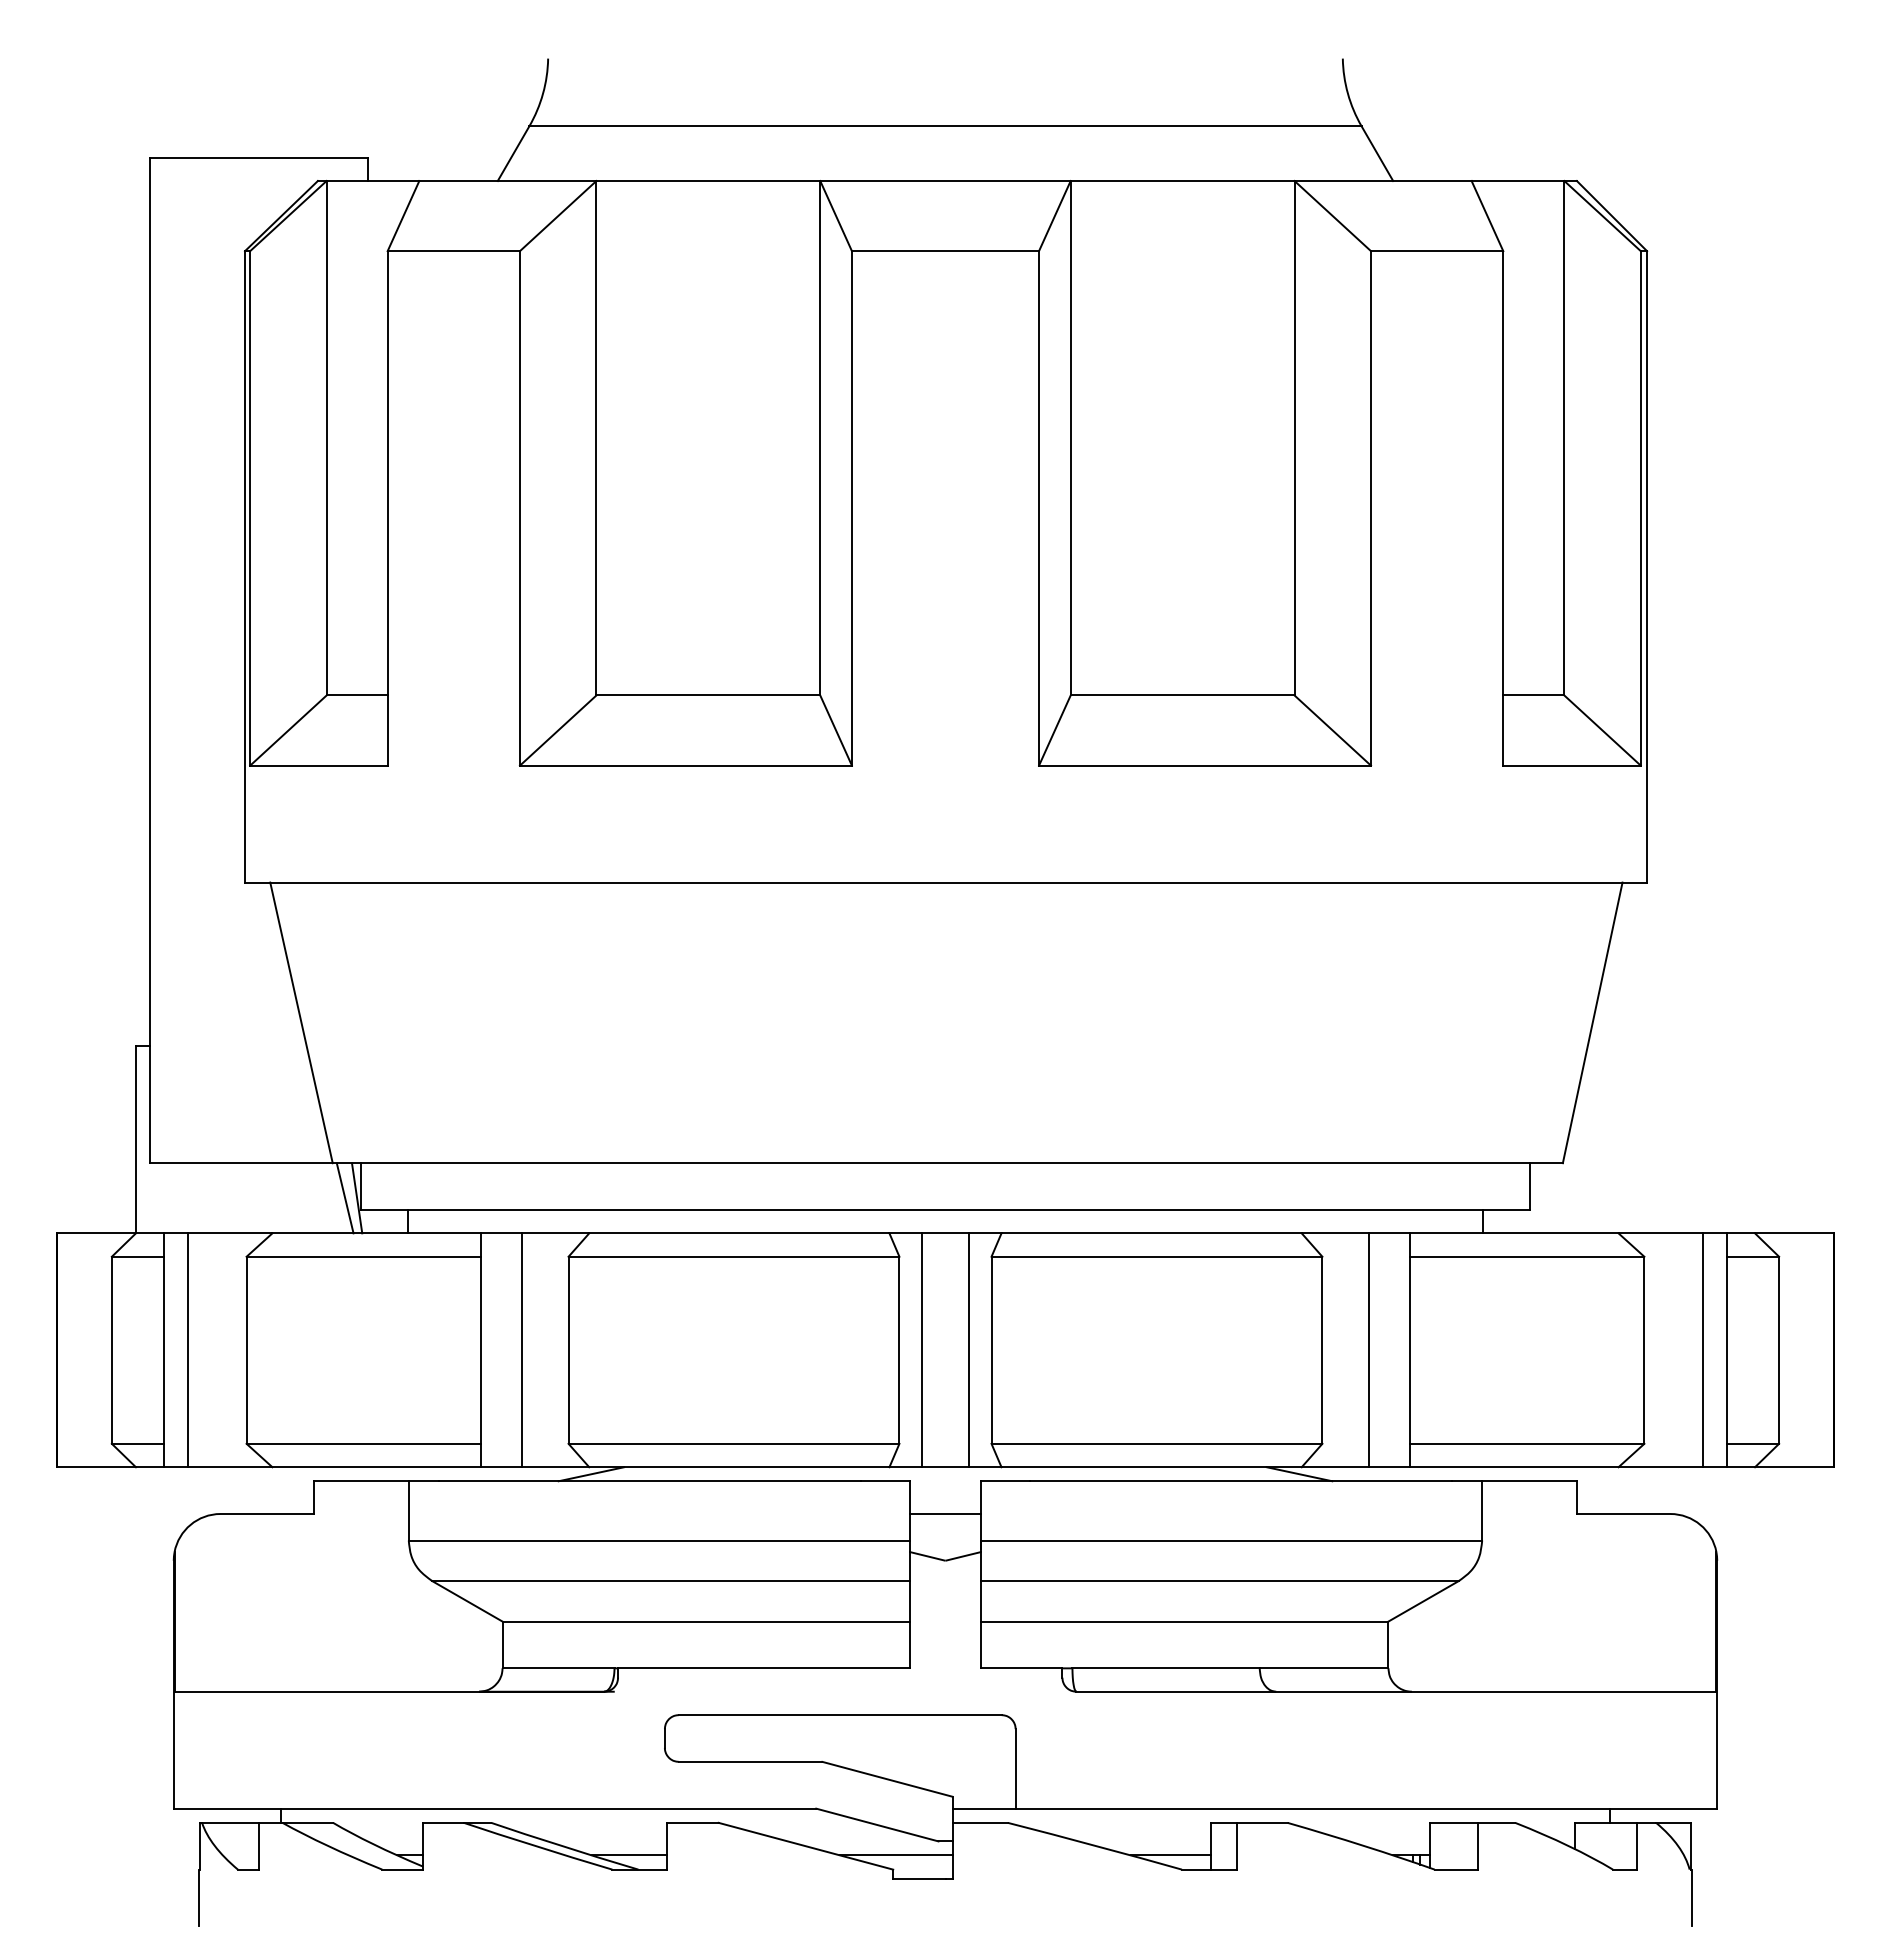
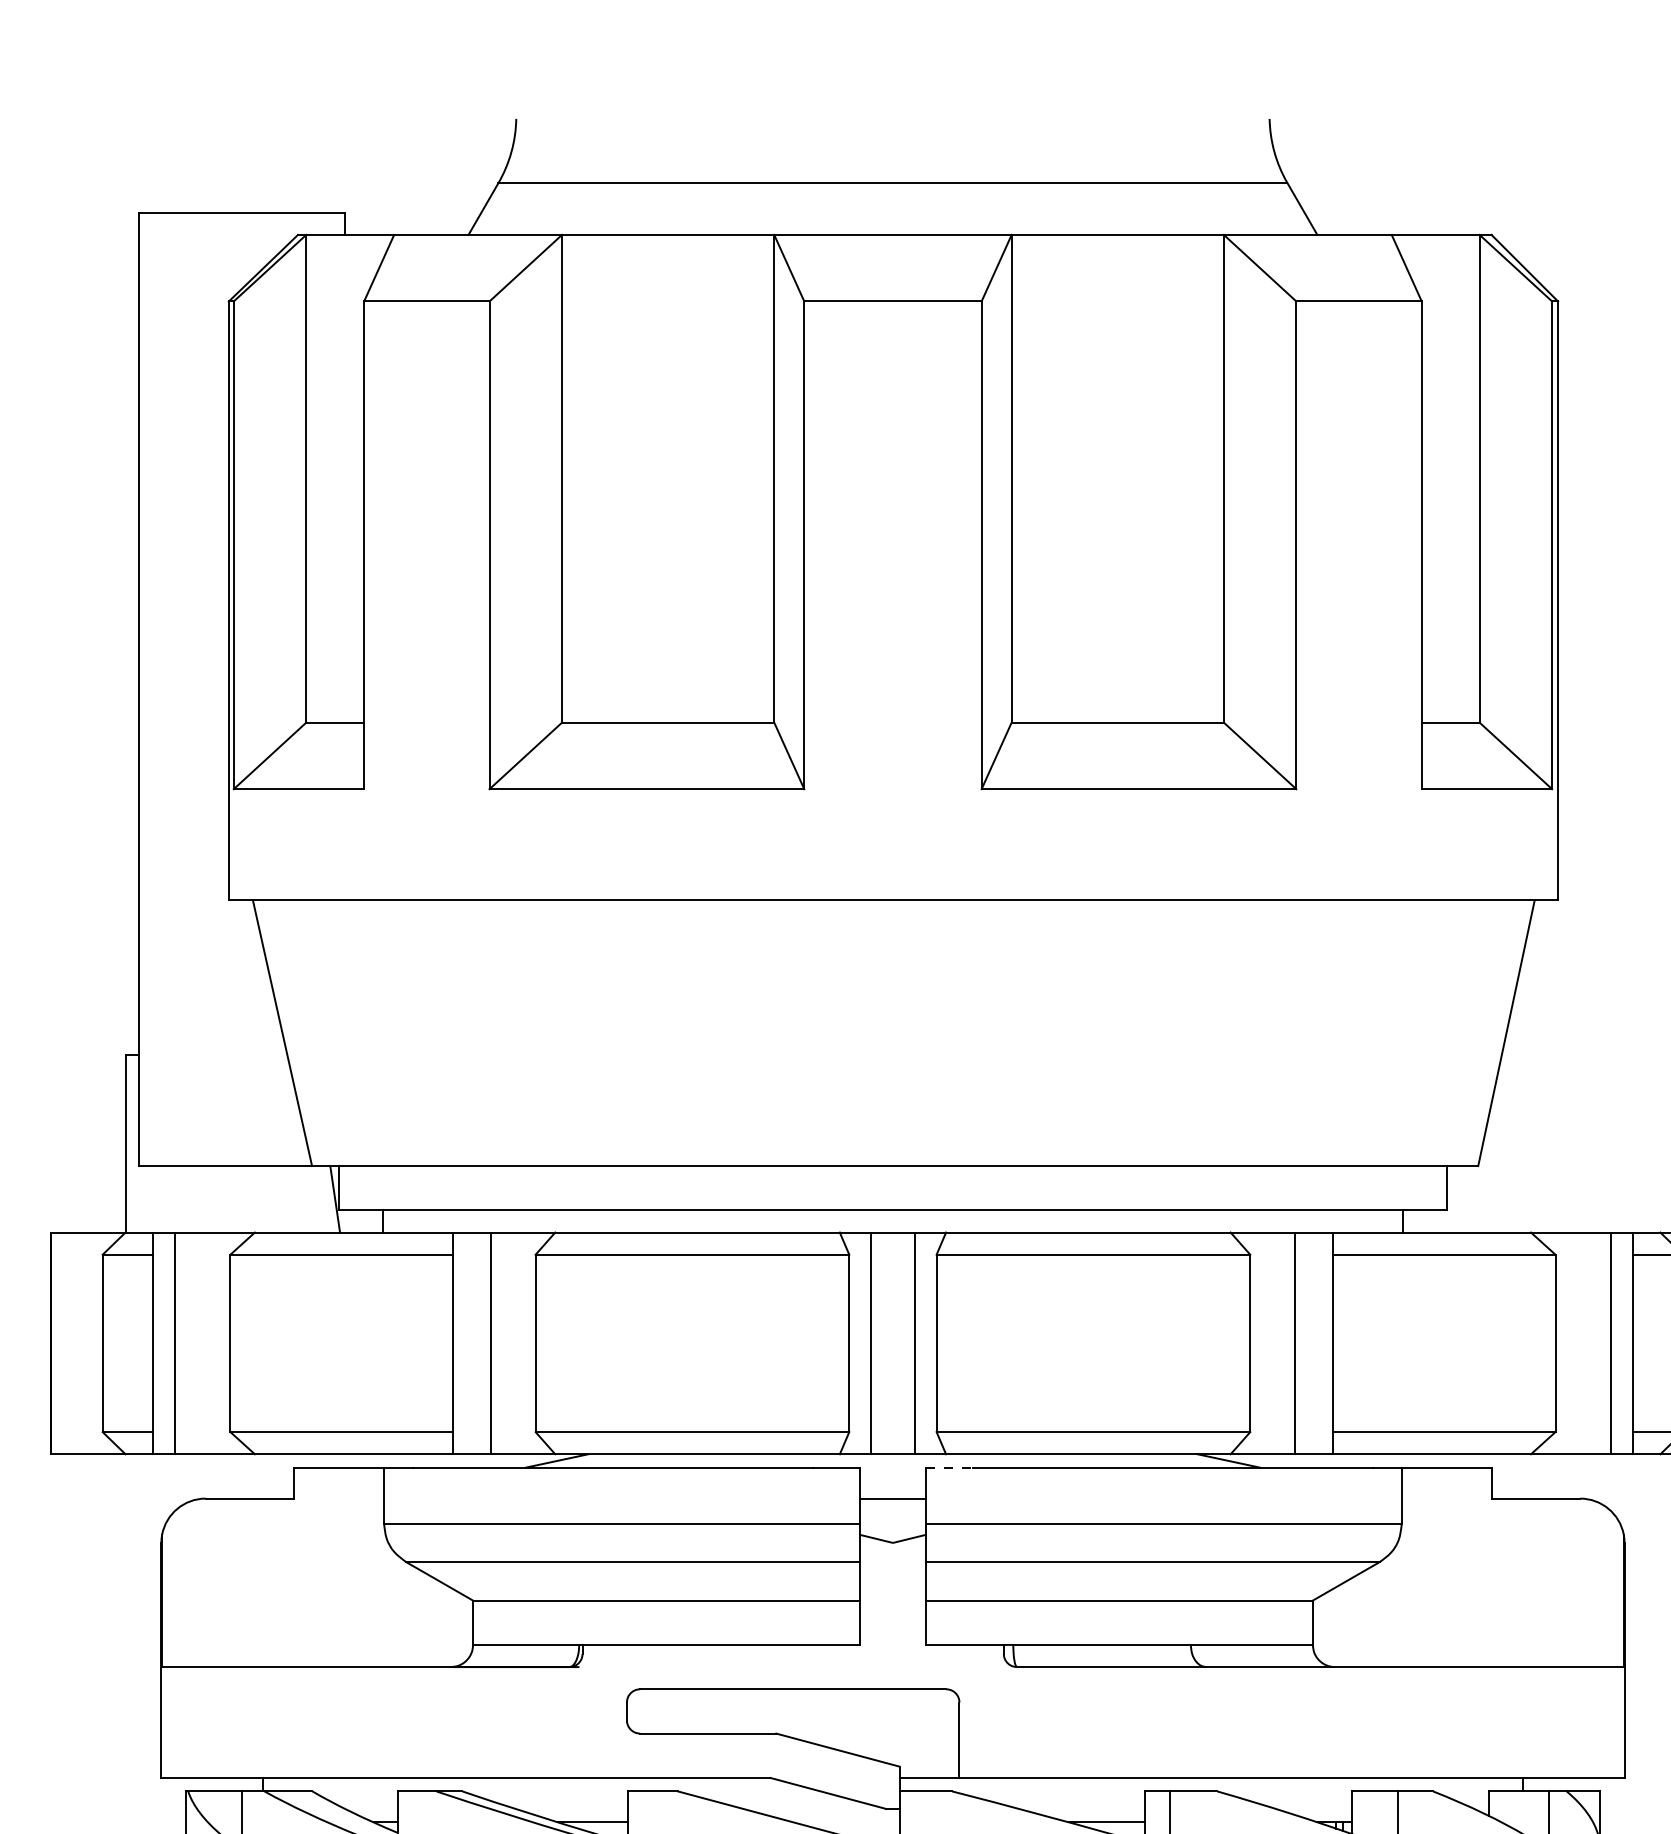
line: (344, 1198) -> (323, 1199), removed
line: (1005, 1481) -> (949, 1467), solid -> dashed
line: (896, 1855) -> (846, 1822), removed

